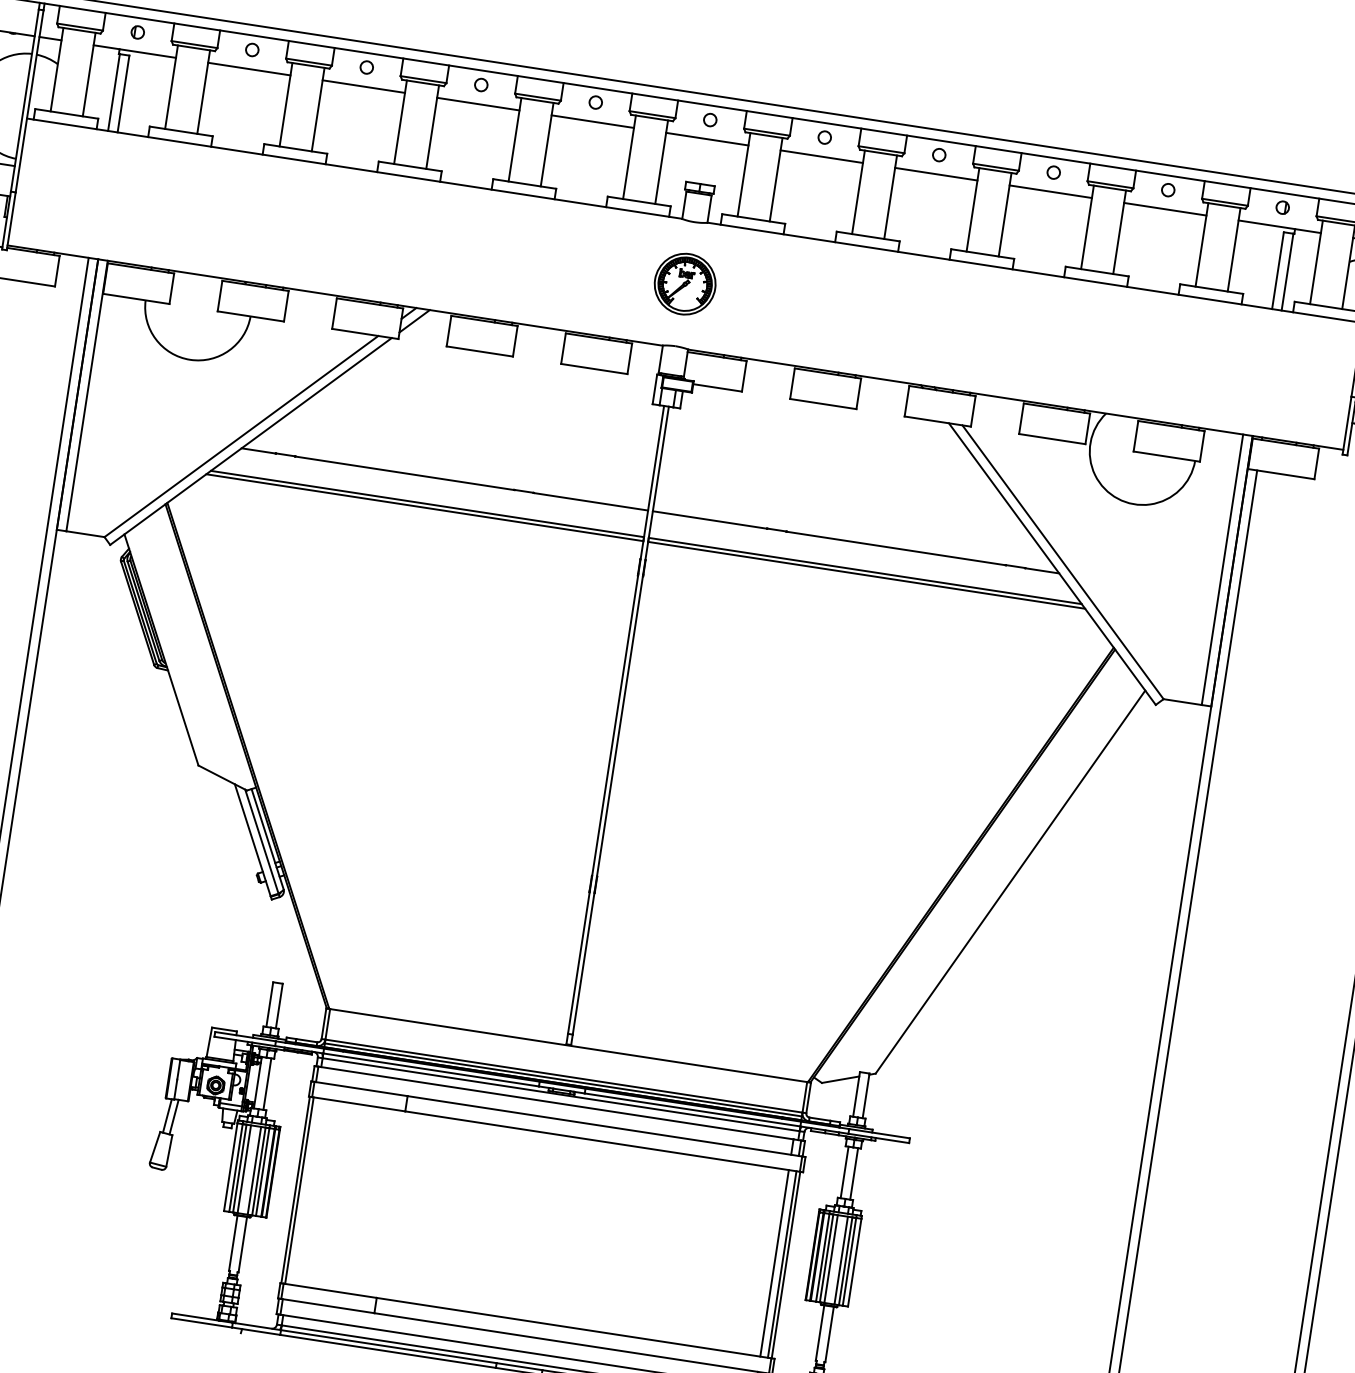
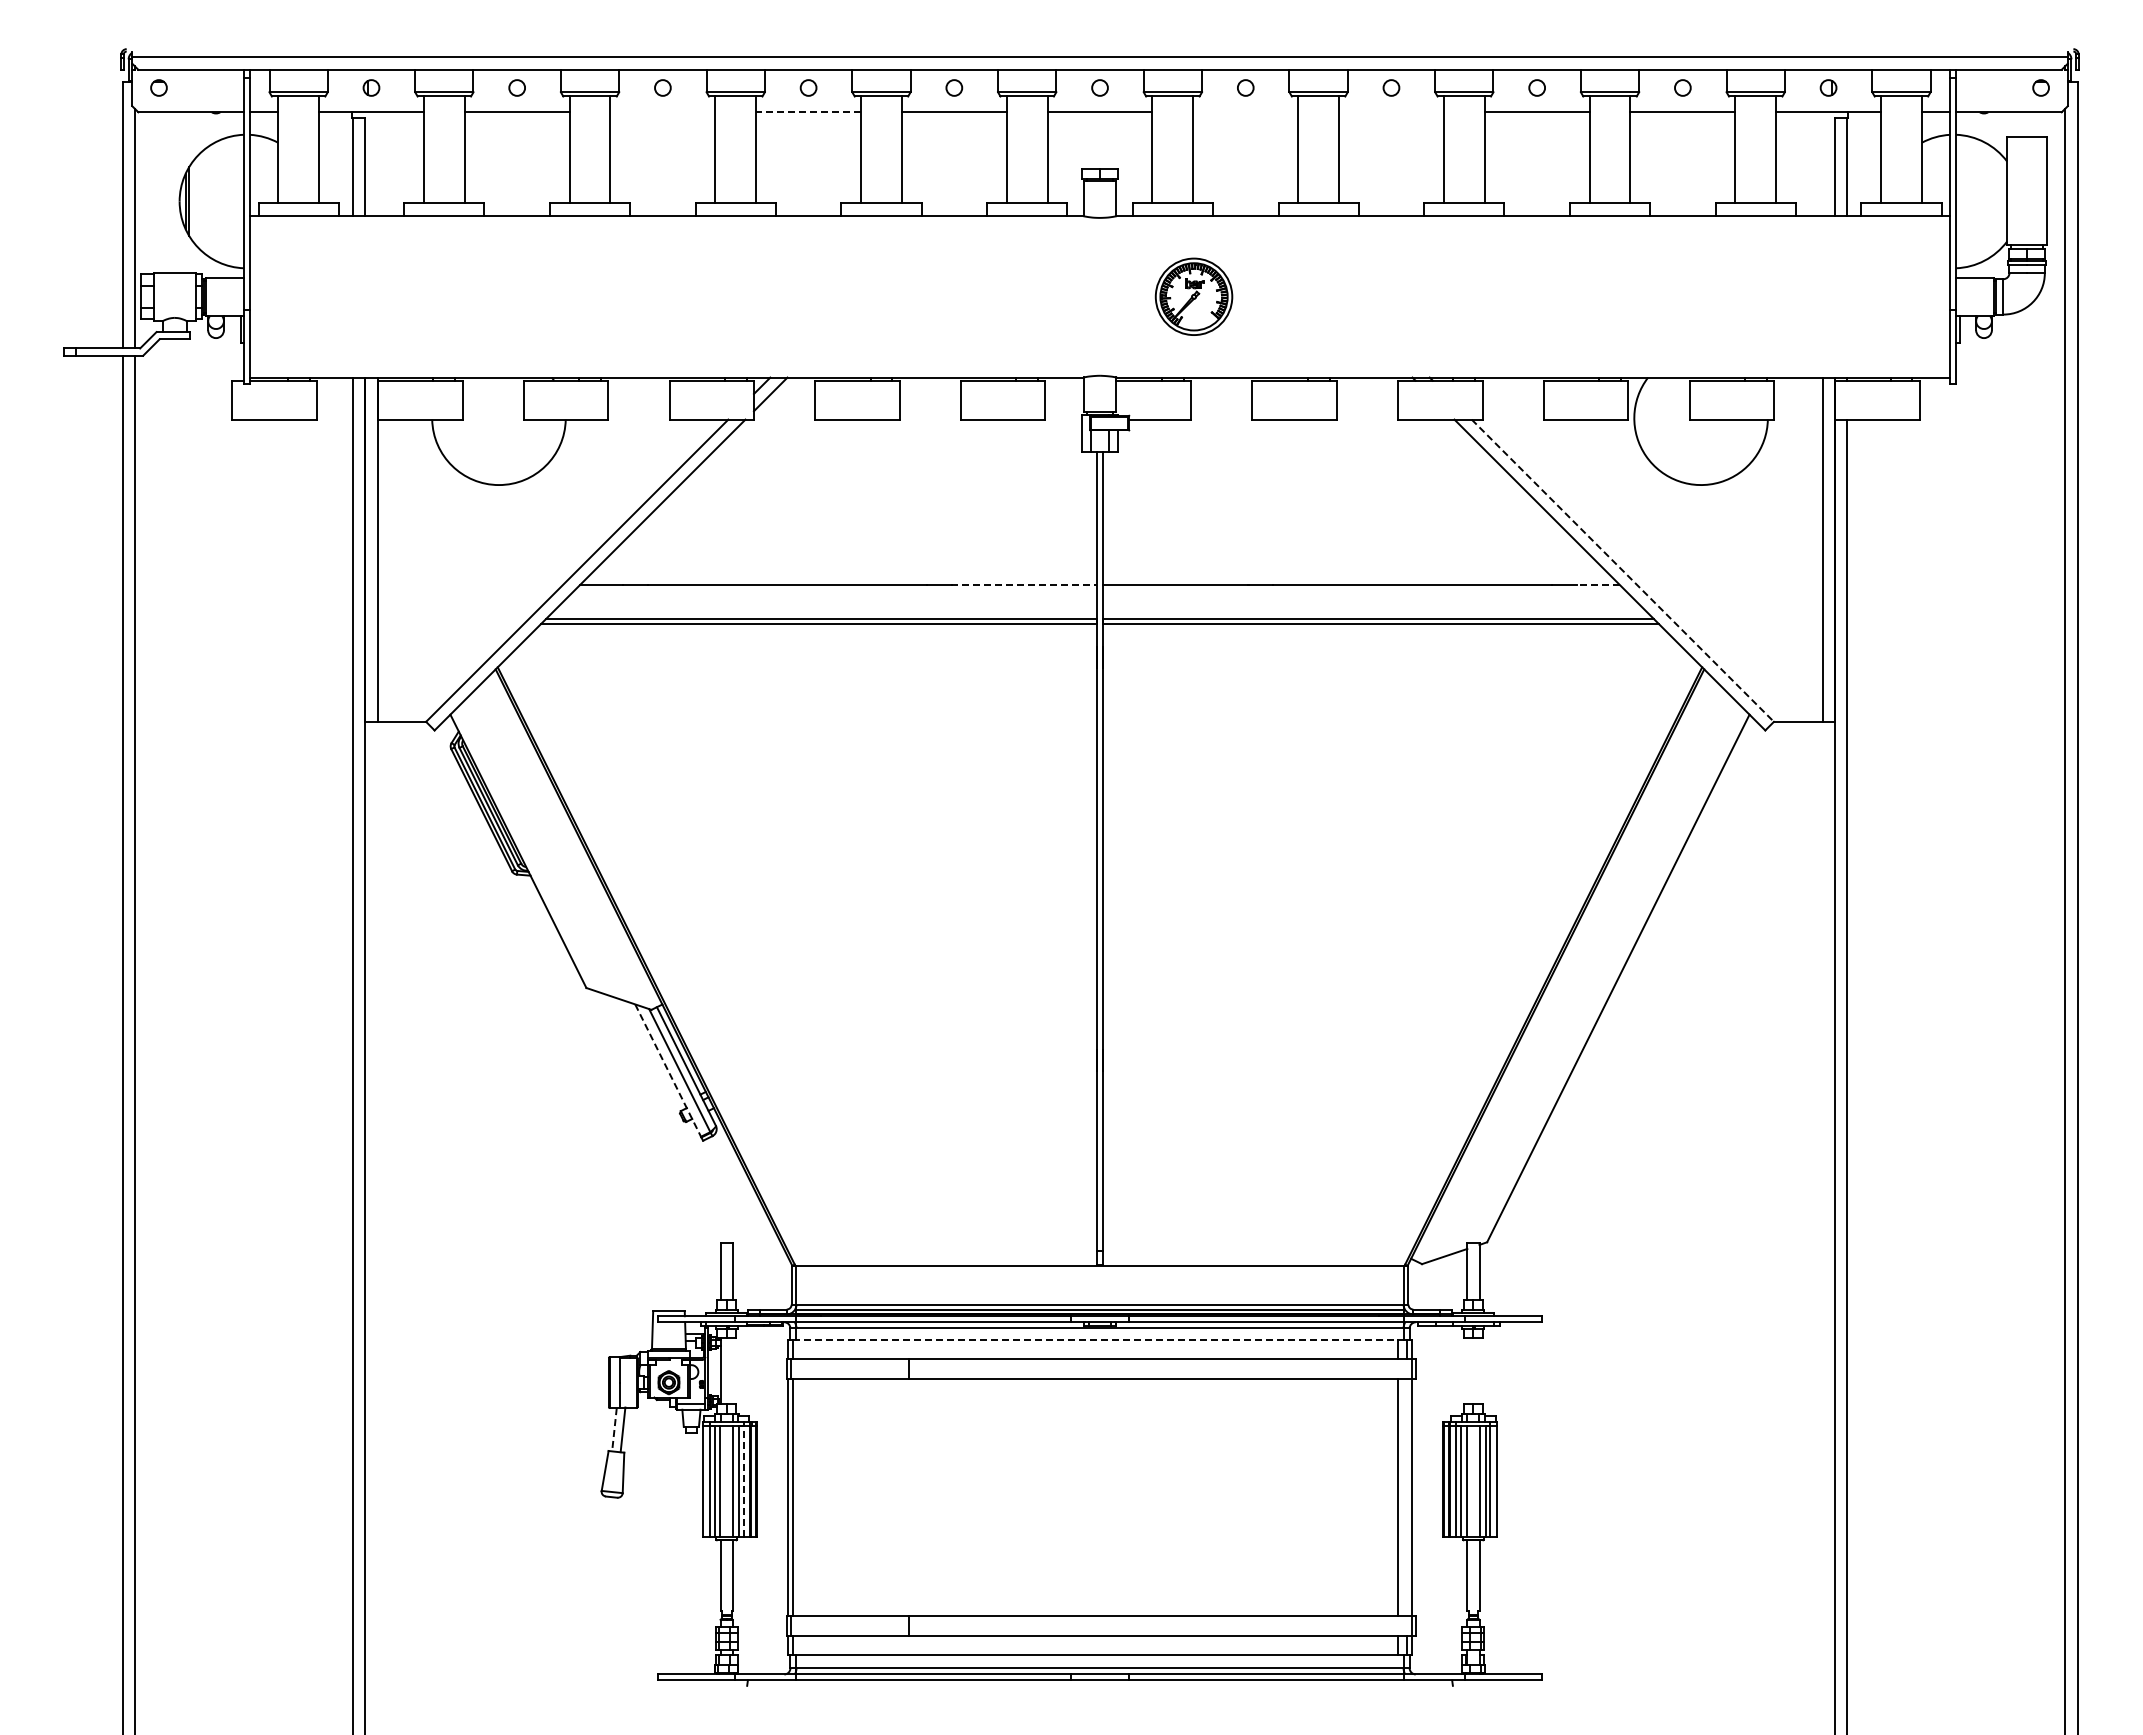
line: (363, 86) -> (662, 112), removed
line: (478, 104) -> (808, 112), solid -> dashed
line: (821, 156) -> (1245, 112), removed
line: (936, 174) -> (1391, 112), removed
part: (684, 283) -> (1193, 296), moved
line: (591, 501) -> (1024, 585), solid -> dashed
line: (1062, 562) -> (1622, 570), solid -> dashed
line: (1042, 570) -> (1598, 585), solid -> dashed
line: (253, 840) -> (668, 1070), solid -> dashed
line: (267, 1083) -> (732, 1370), removed
line: (556, 1102) -> (1095, 1339), solid -> dashed
line: (167, 1115) -> (614, 1429), solid -> dashed
line: (262, 1172) -> (743, 1481), solid -> dashed
line: (844, 1172) -> (1467, 1370), removed
line: (854, 1173) -> (1479, 1370), removed
line: (782, 1264) -> (1407, 1497), removed

